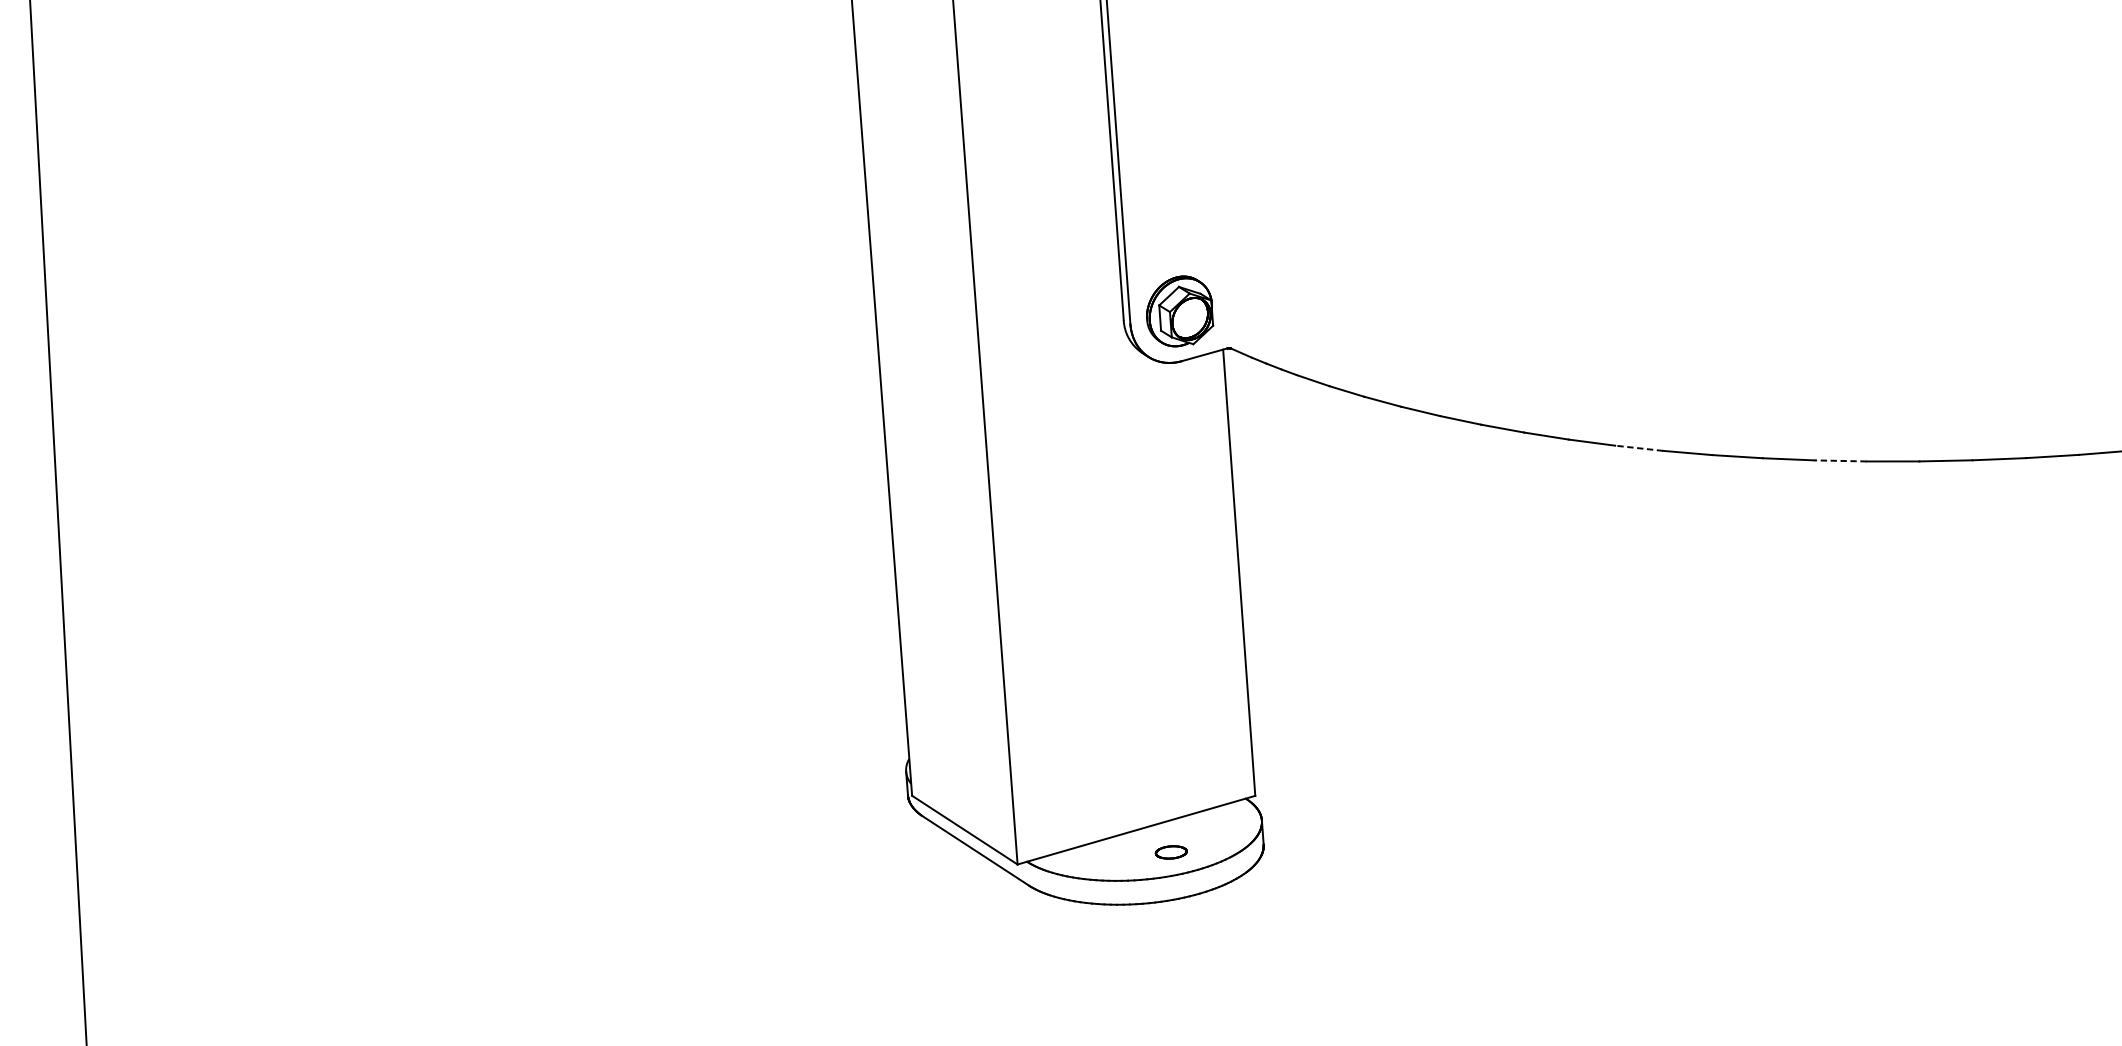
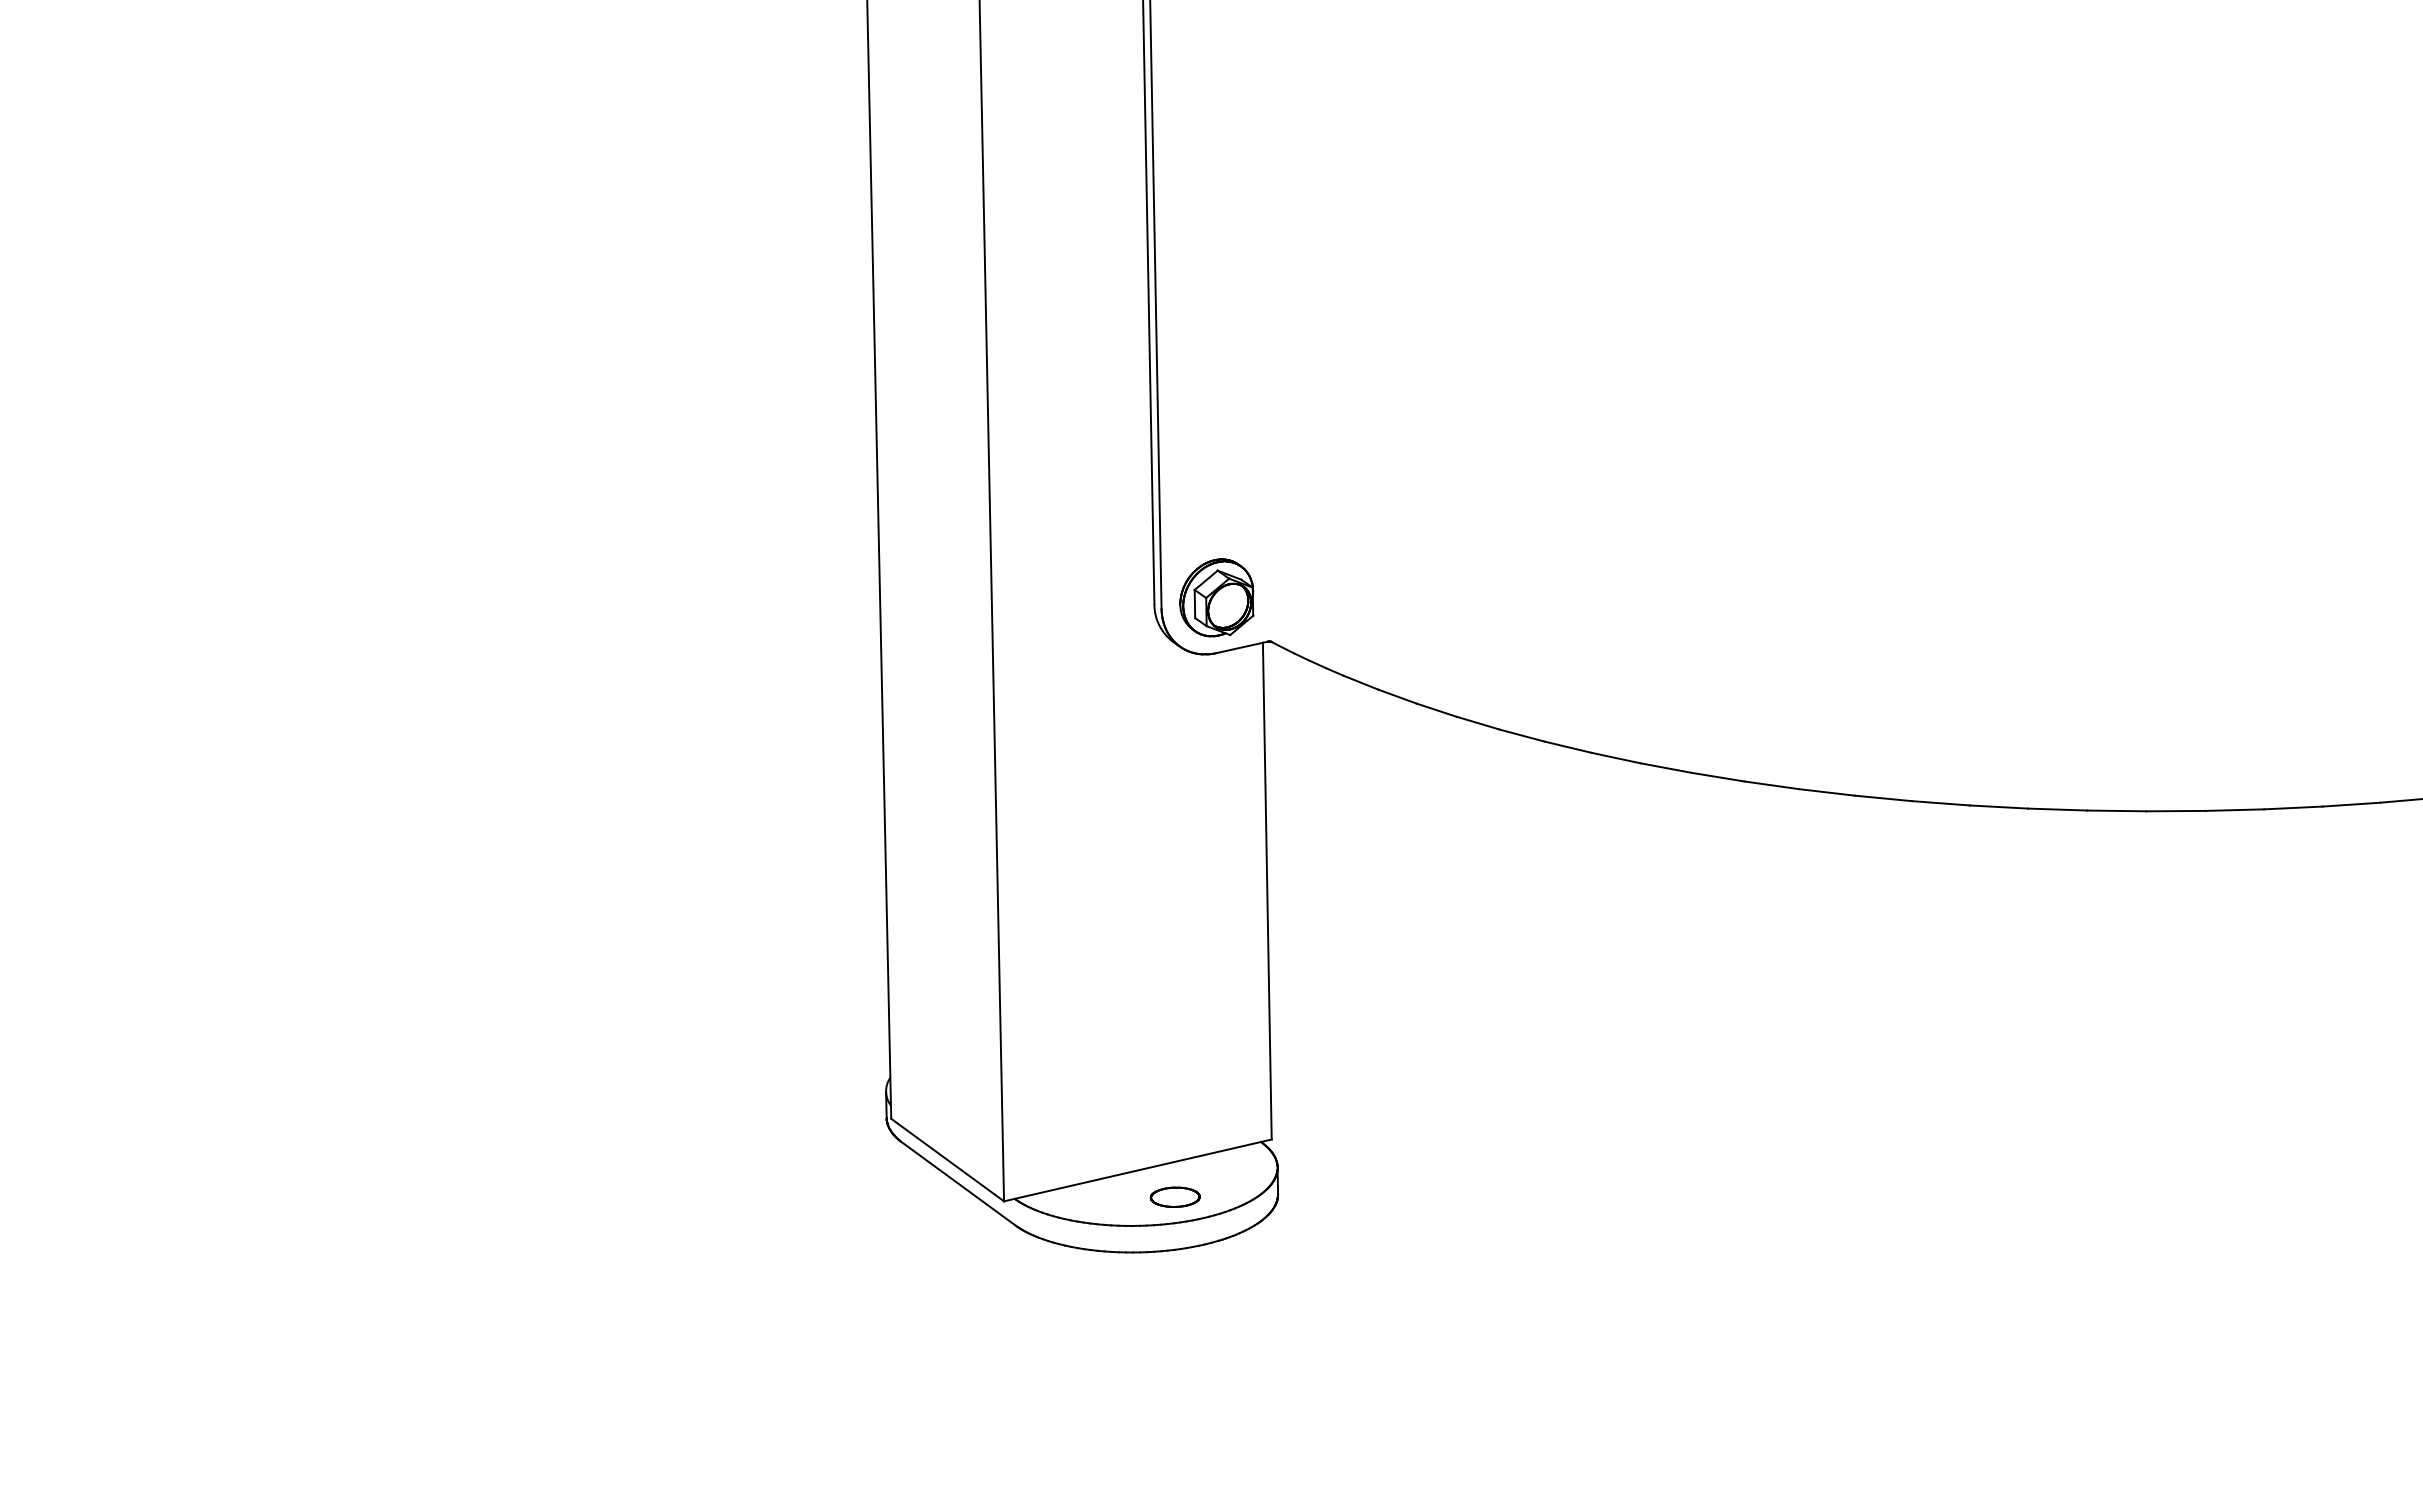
line: (1639, 448) -> (1718, 777), dashed -> solid
line: (1840, 461) -> (1940, 803), dashed -> solid
part: (1170, 851) -> (1174, 1196), size x1.43

